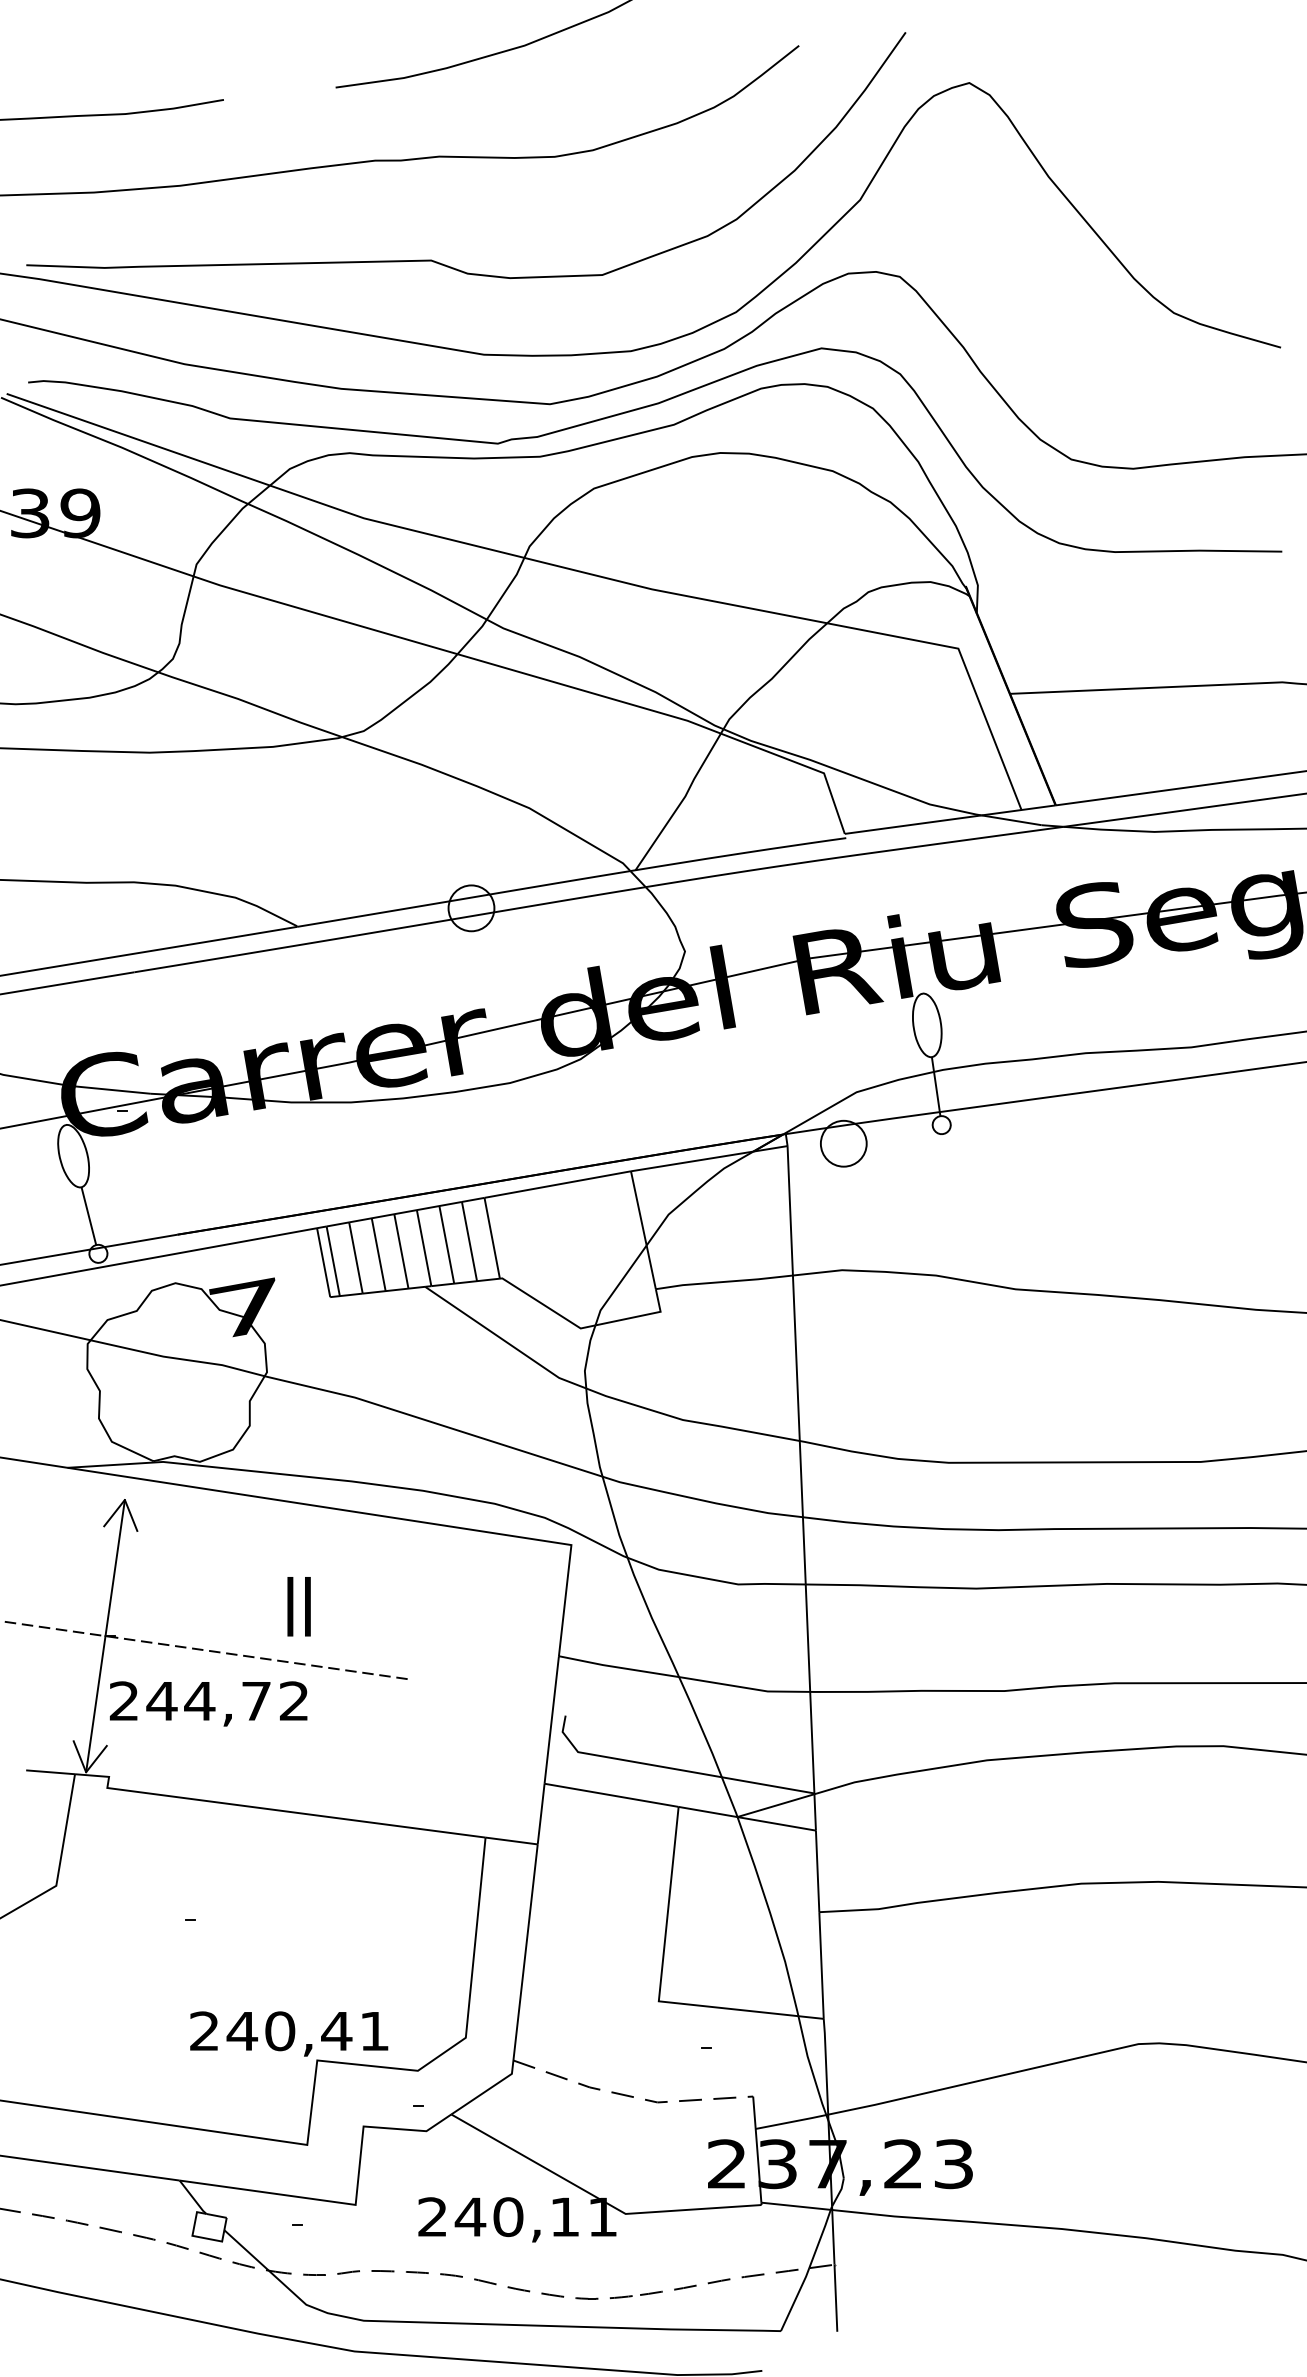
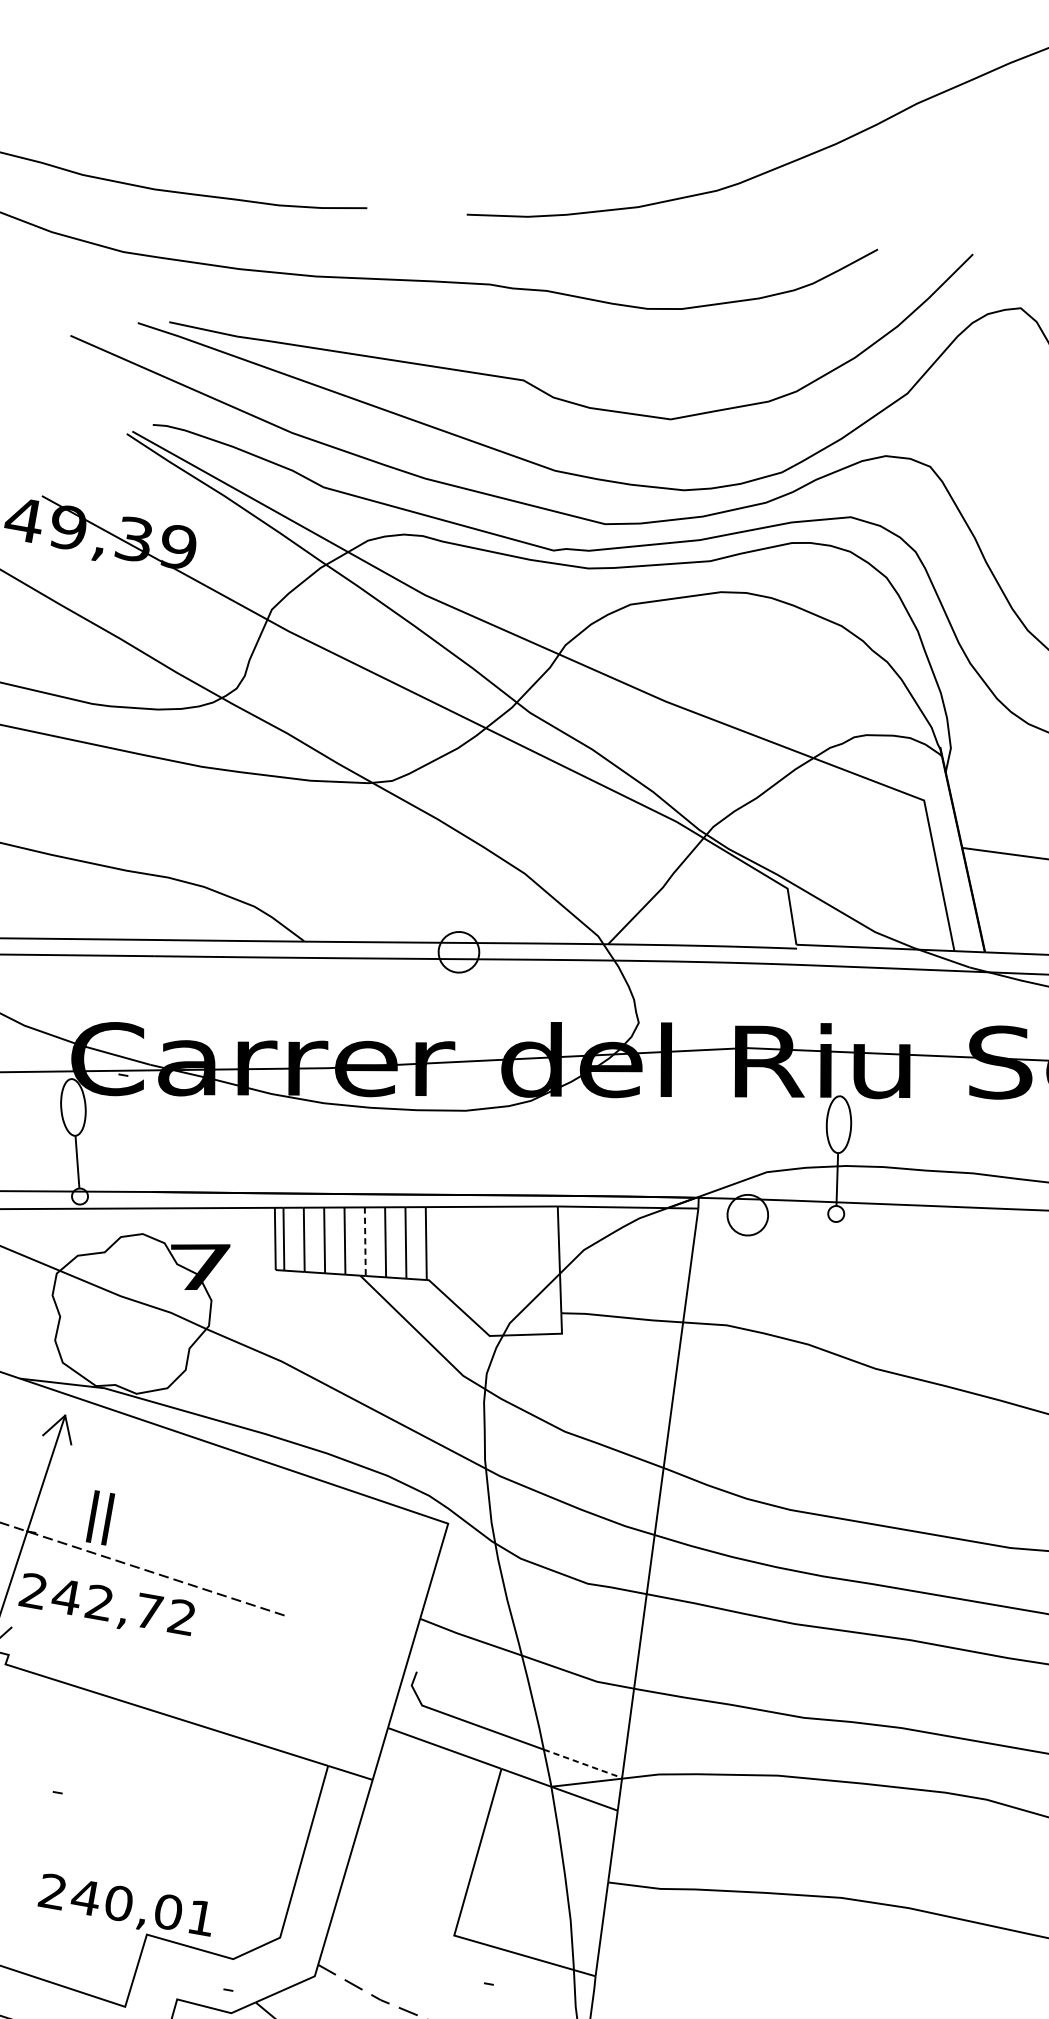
line: (424, 1248) -> (365, 1242), solid -> dashed
text: (298, 1606) -> (100, 1517), moved
text: (199, 1700) -> (99, 1602), 244,72 -> 242,72
line: (768, 1785) -> (583, 1763), solid -> dashed
text: (336, 2031) -> (168, 1912), 240,41 -> 240,01

